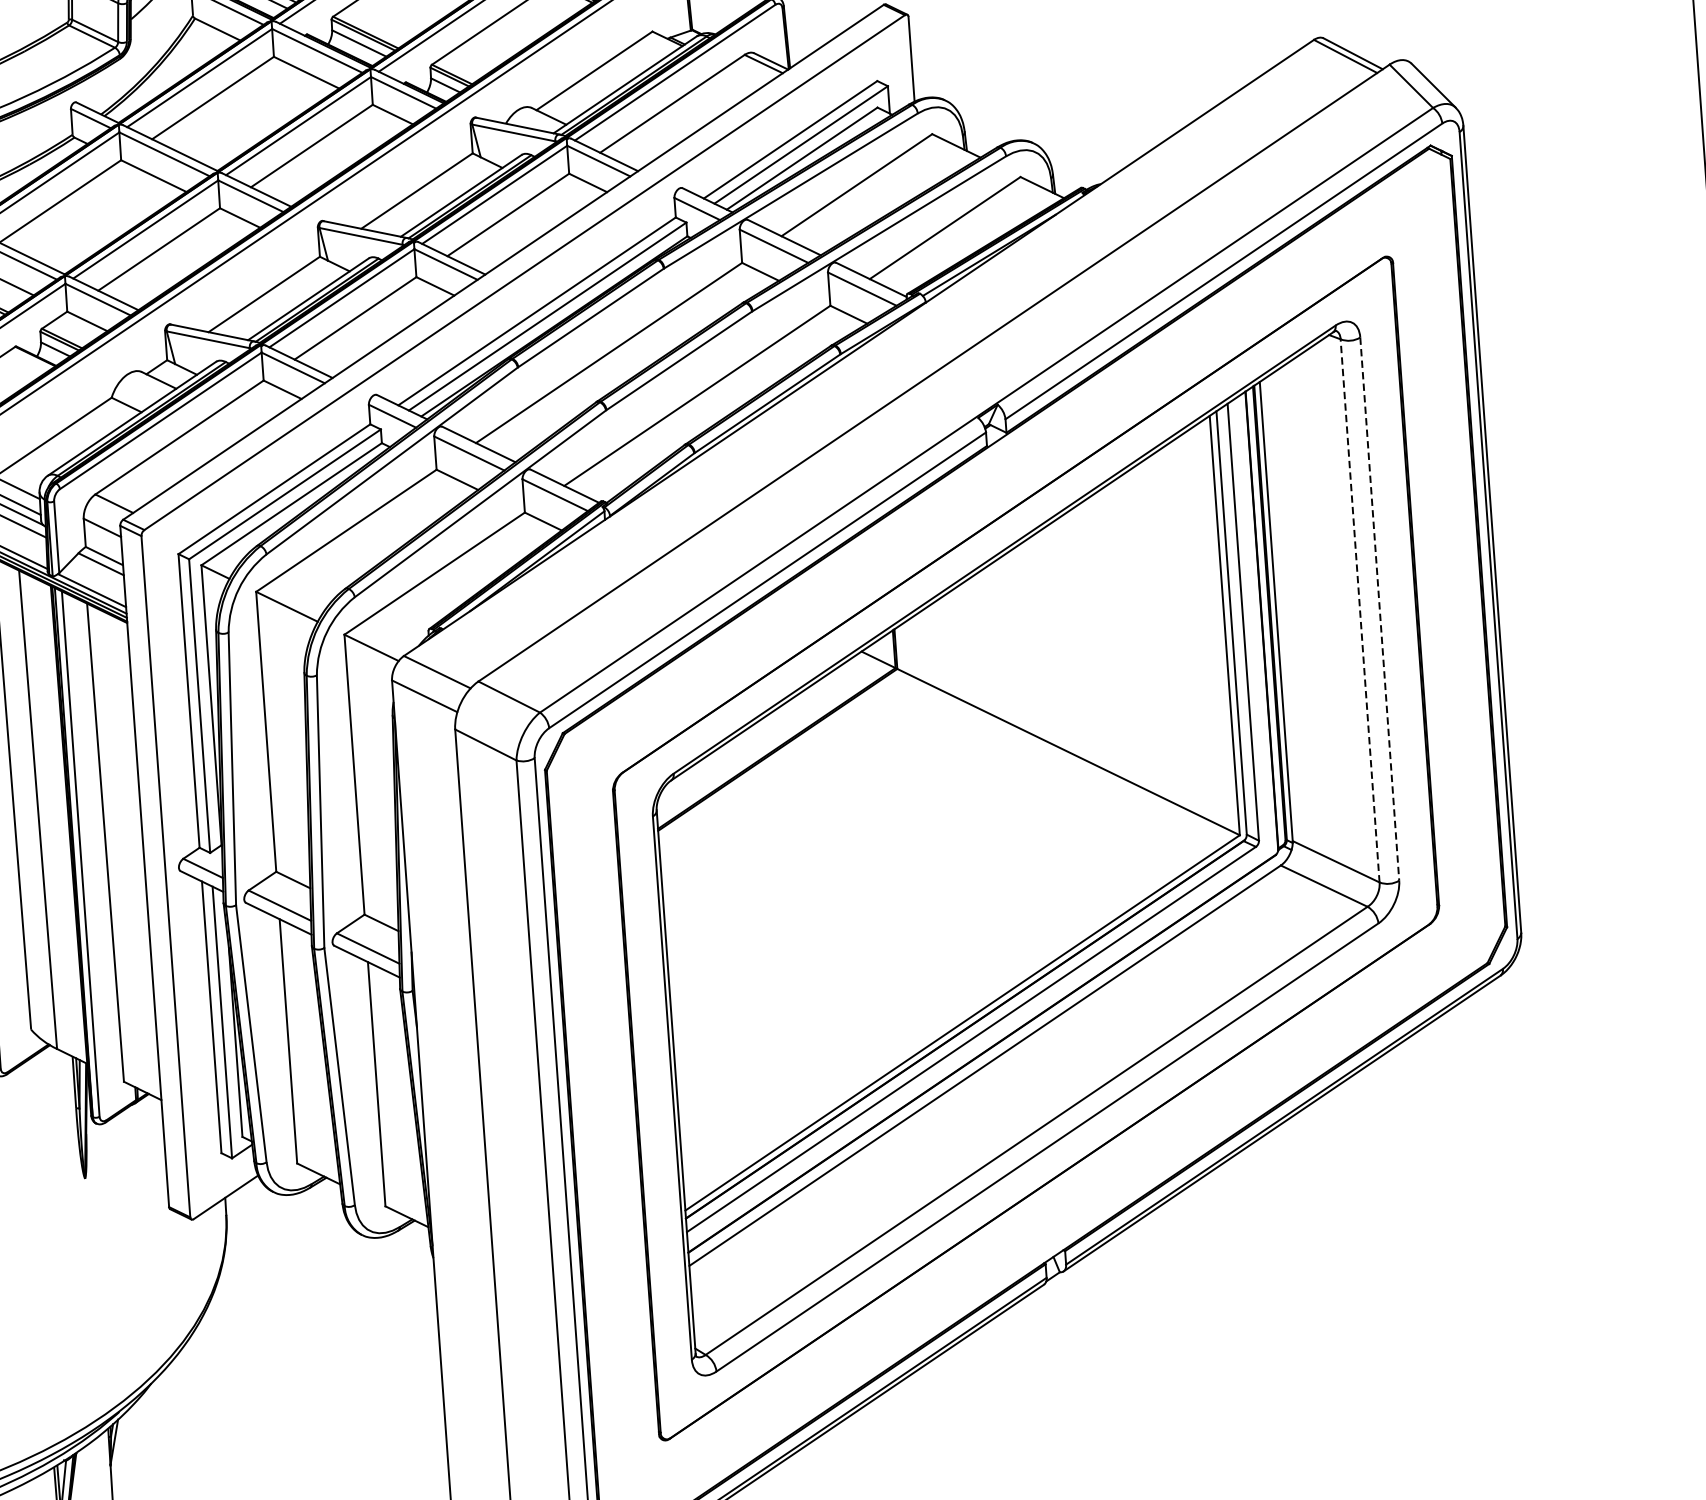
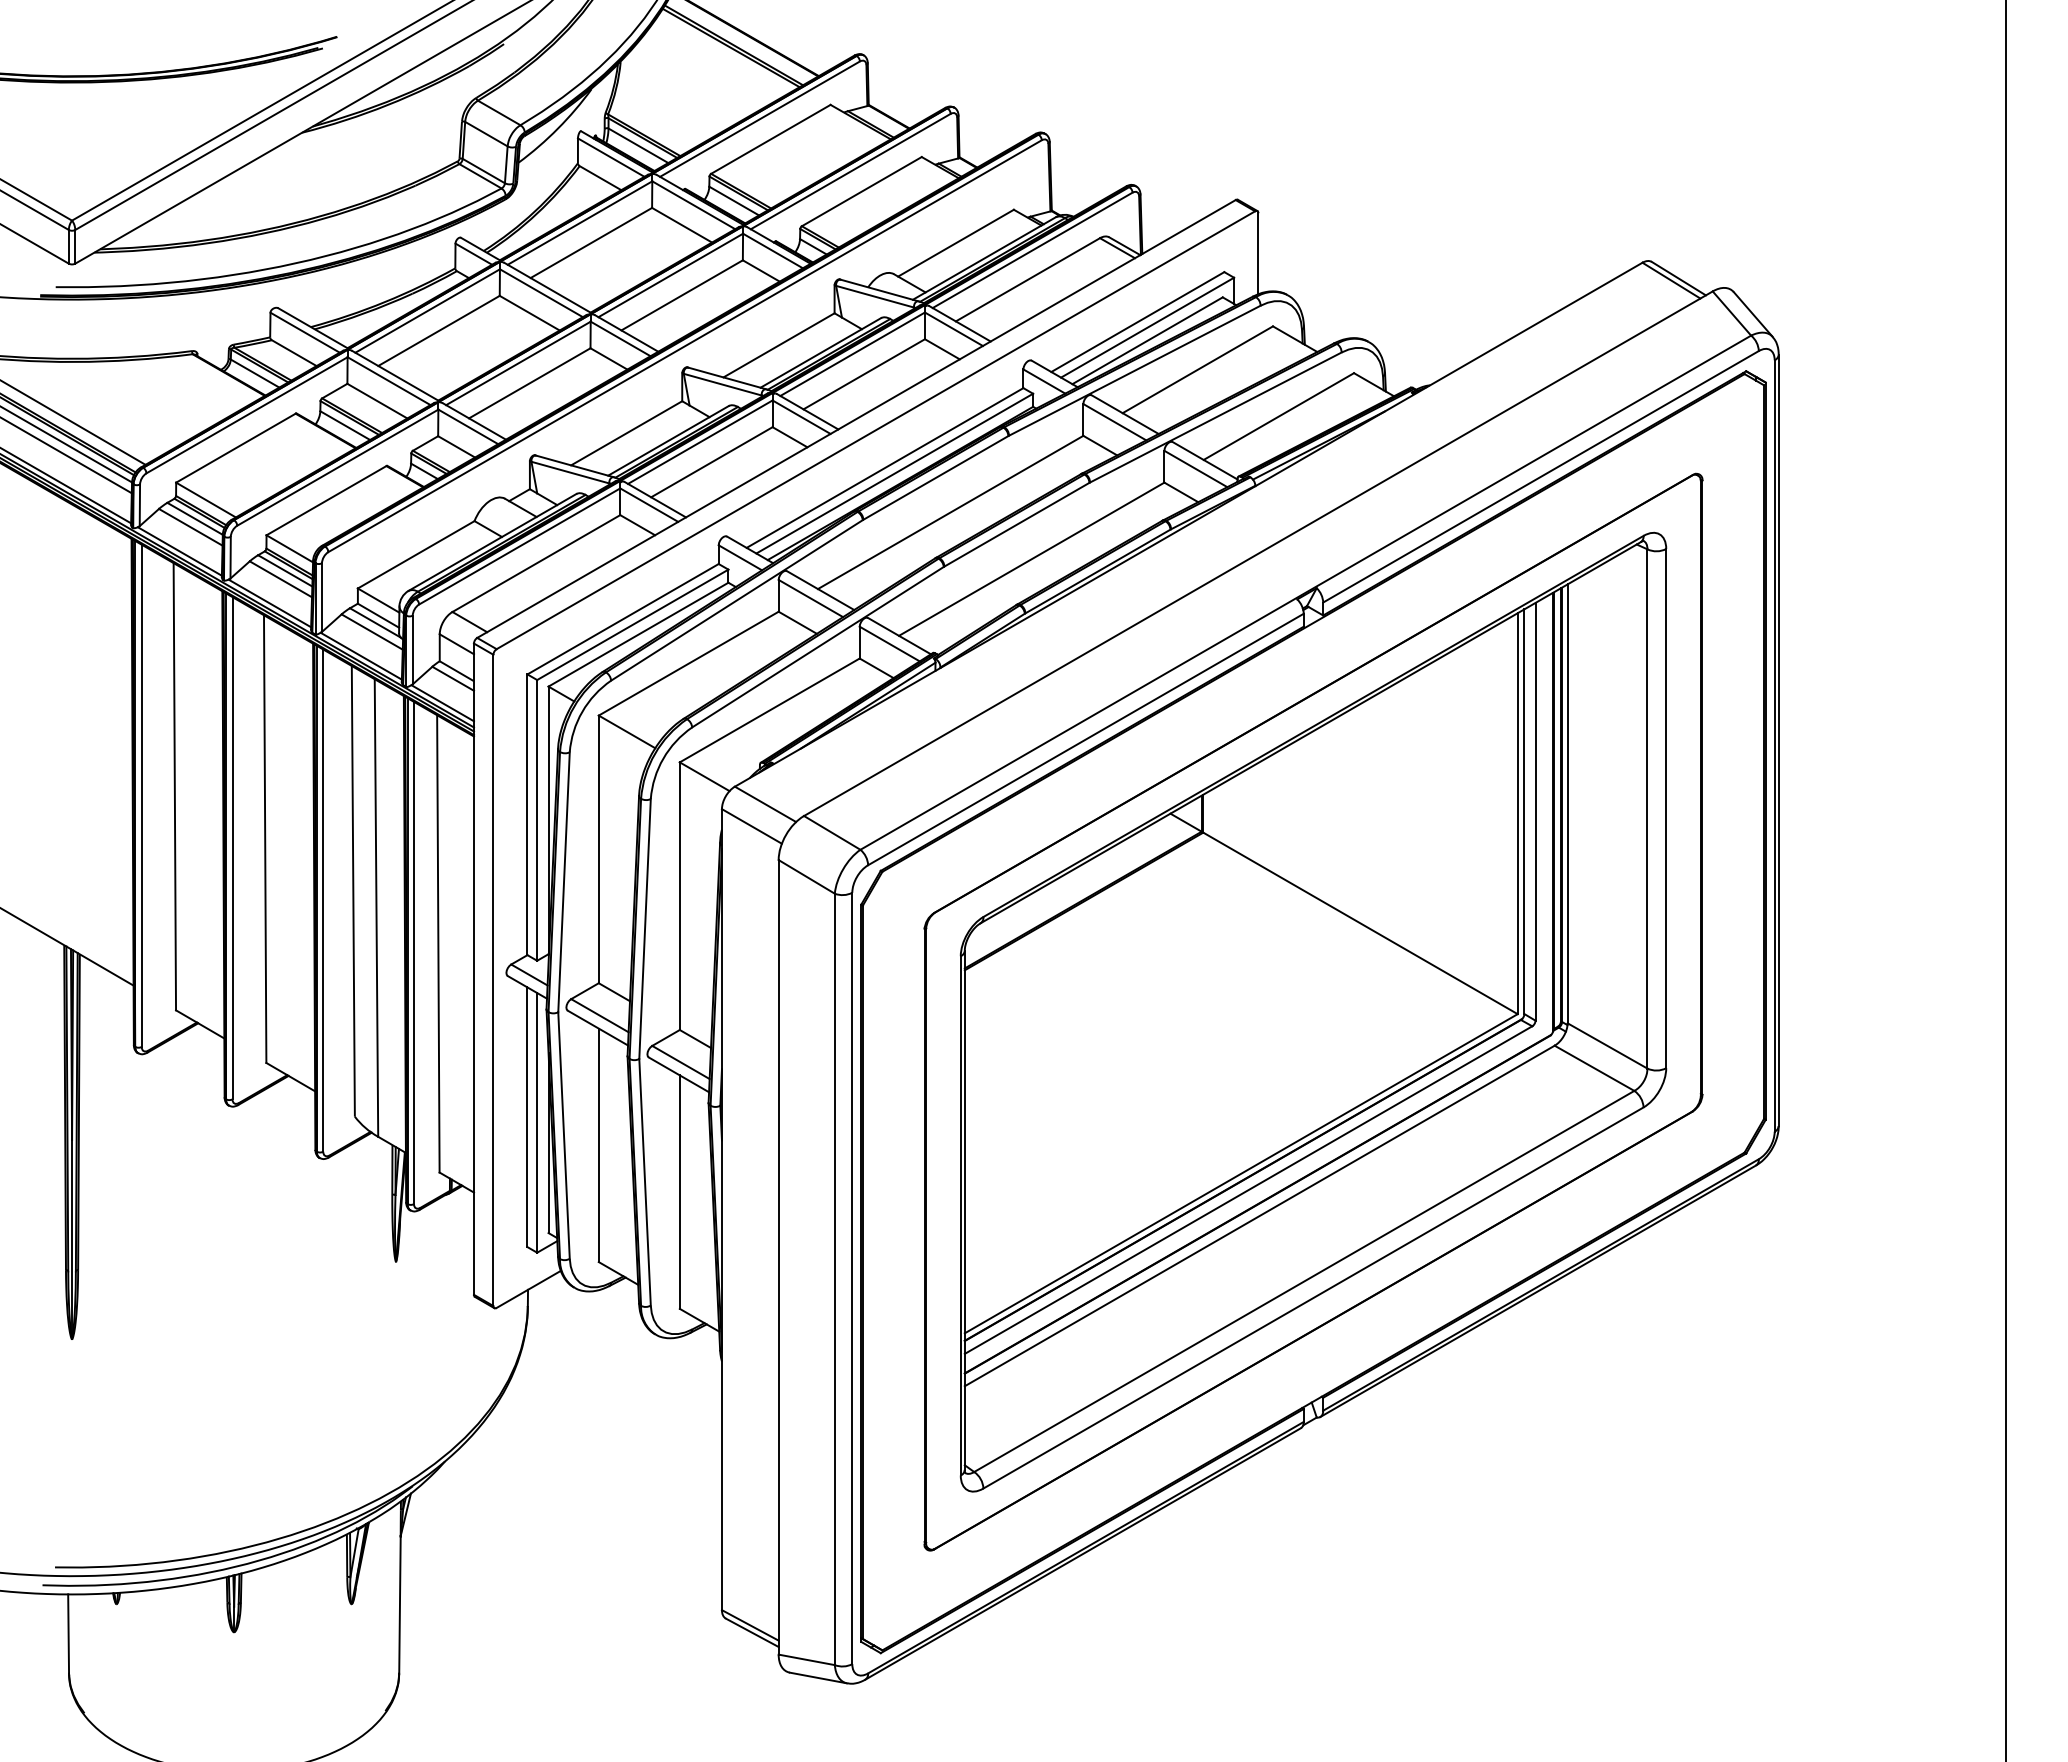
line: (1380, 608) -> (1666, 808), dashed -> solid
line: (1360, 610) -> (1647, 808), dashed -> solid

